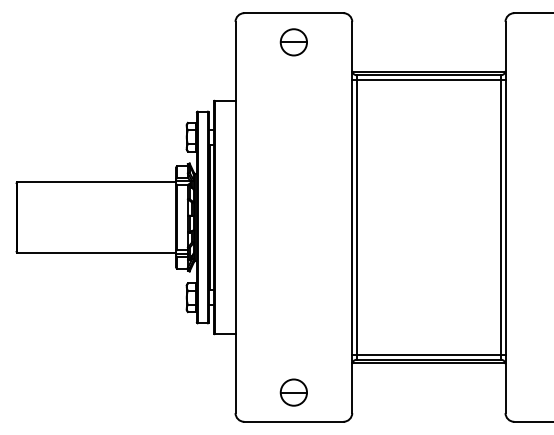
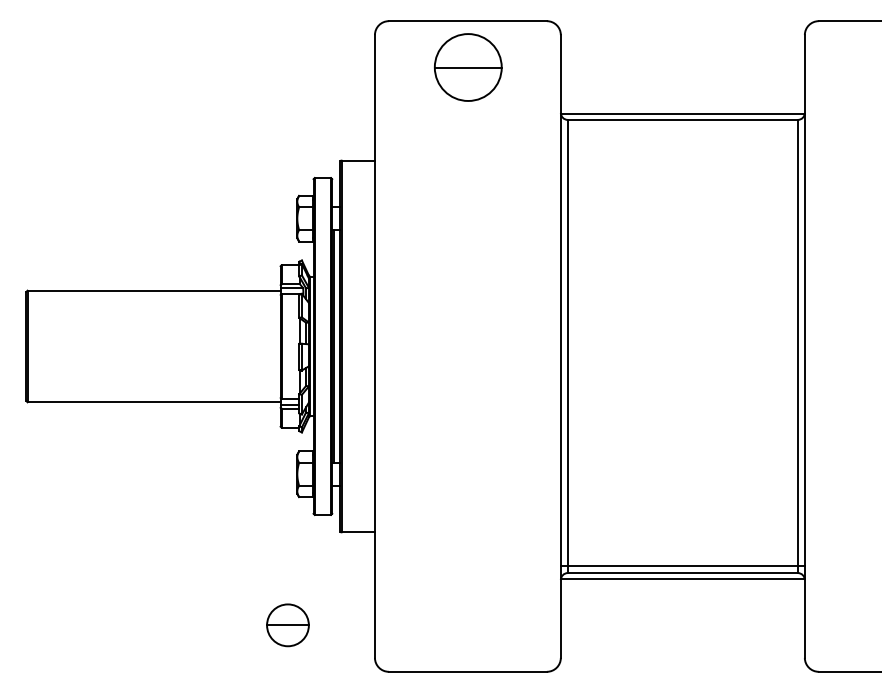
part: (293, 42) -> (467, 67), size x1.6
line: (428, 79) -> (682, 126), removed
part: (293, 392) -> (287, 625), moved

